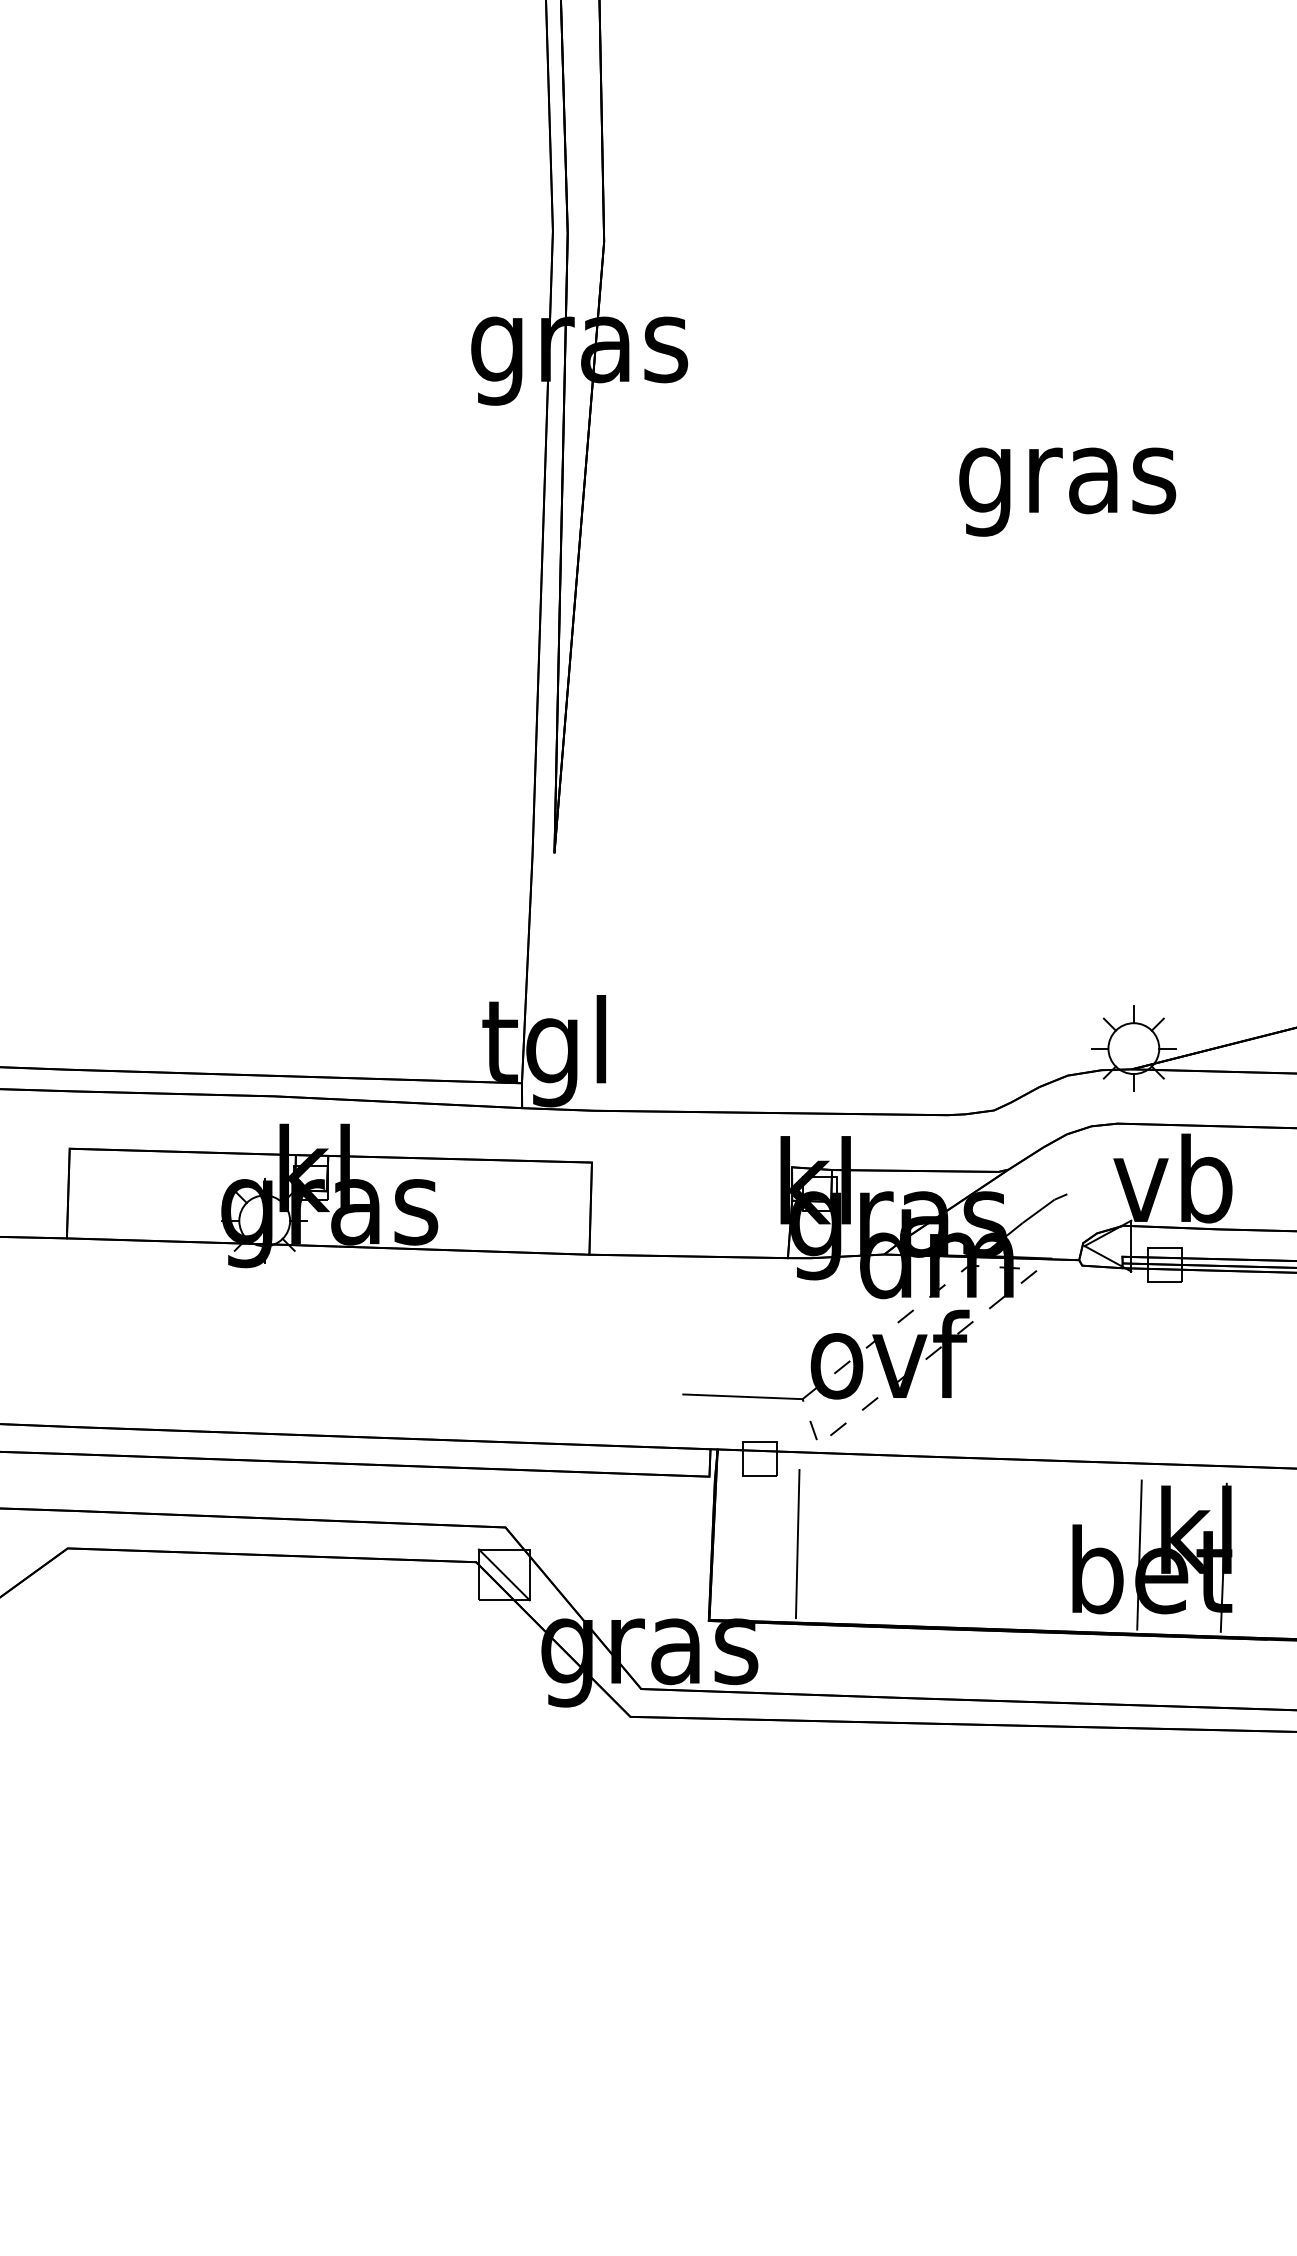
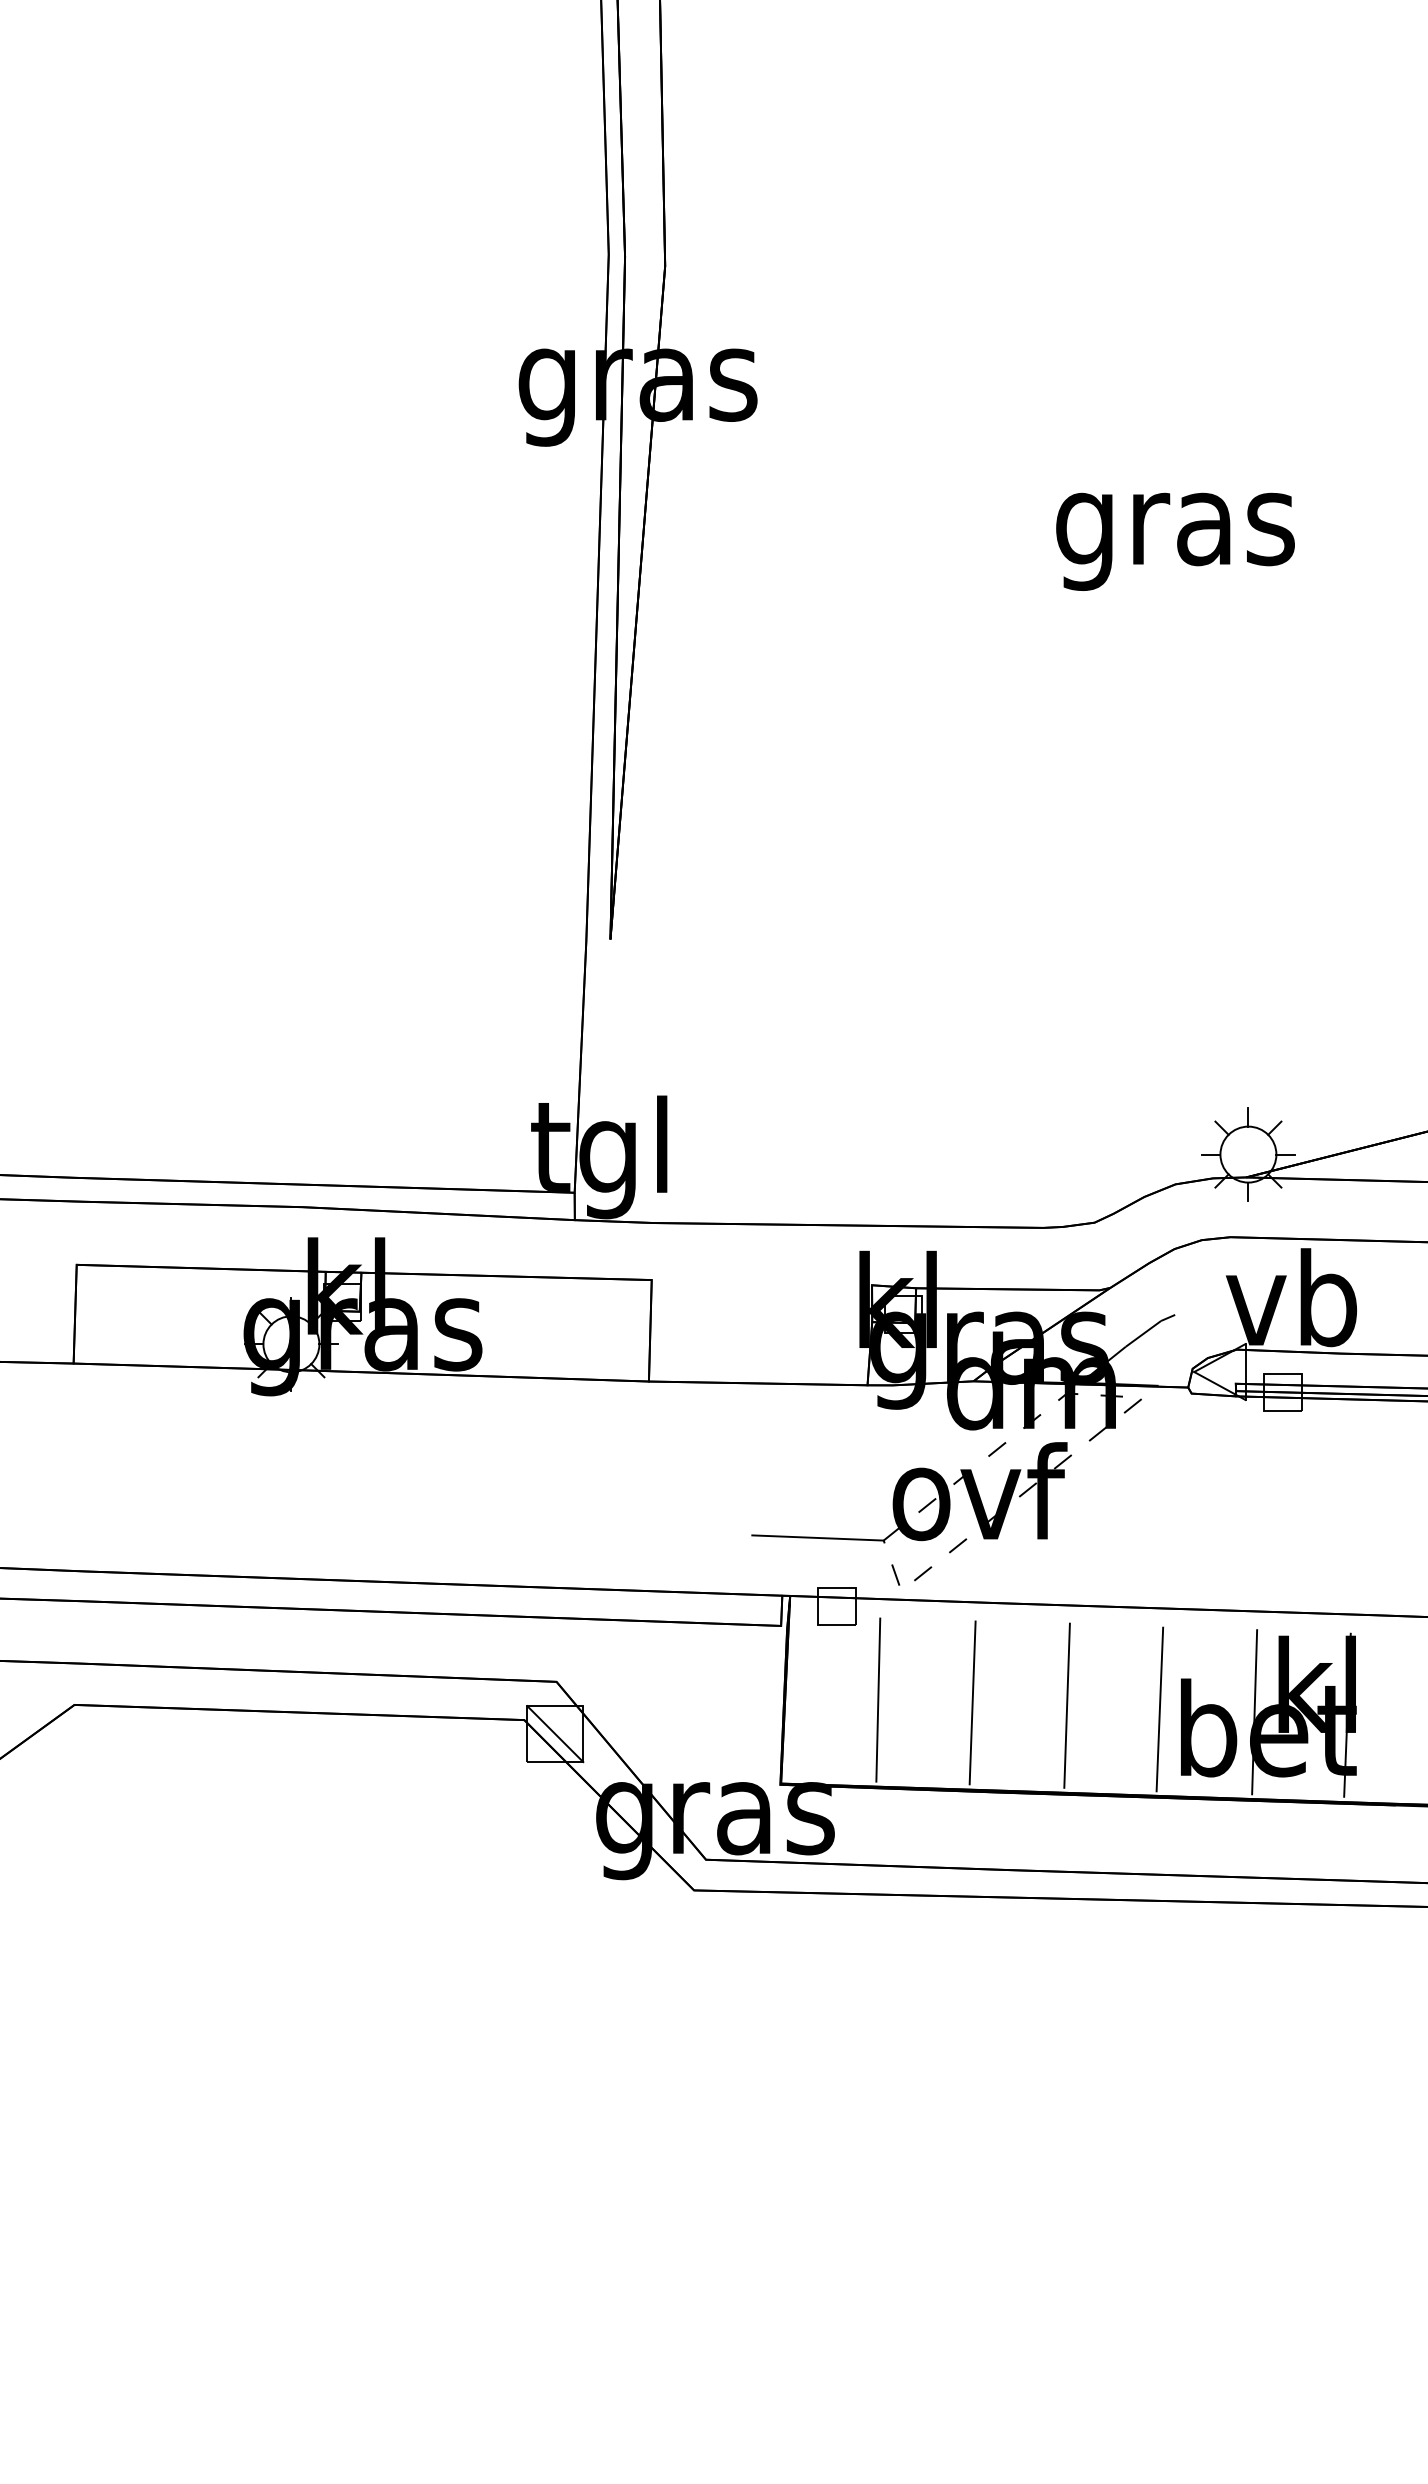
line: (883, 1546) -> (972, 1702), added
line: (968, 1548) -> (1066, 1705), added
line: (1053, 1552) -> (1159, 1709), added

